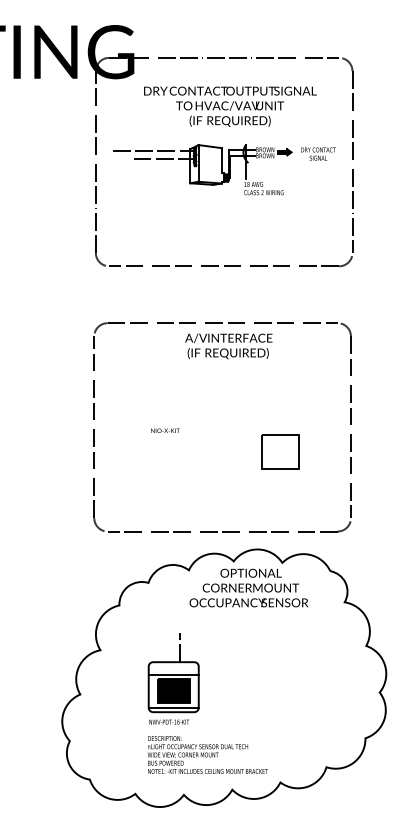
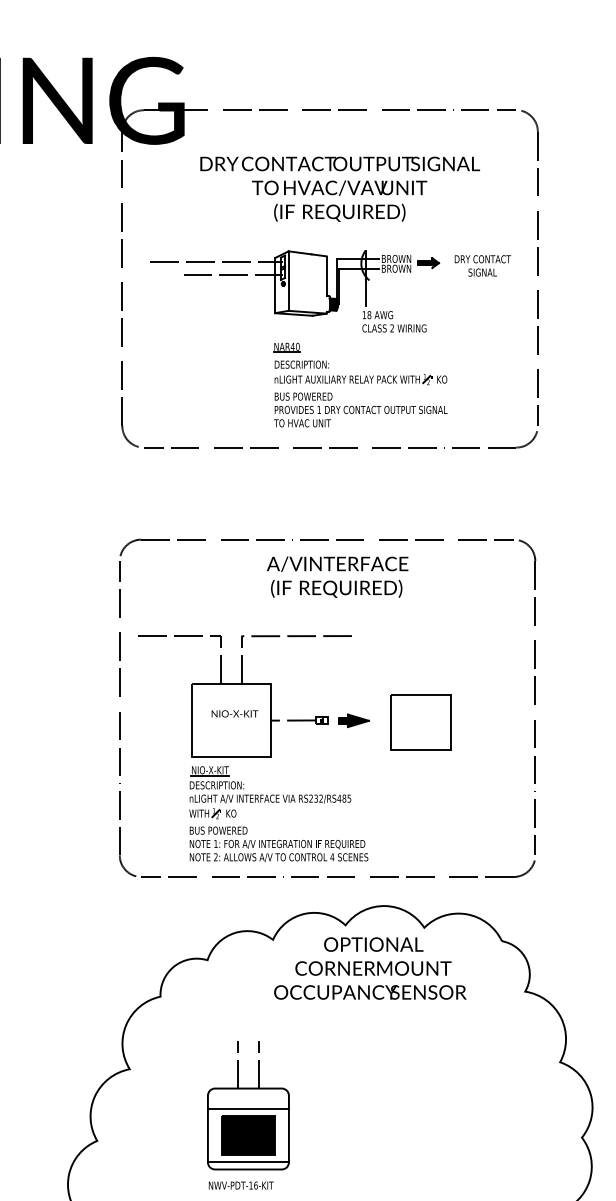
part: (242, 227) -> (359, 384), added
part: (177, 451) -> (254, 747), added
part: (280, 451) -> (421, 721), moved
line: (167, 647) -> (238, 1064), added

